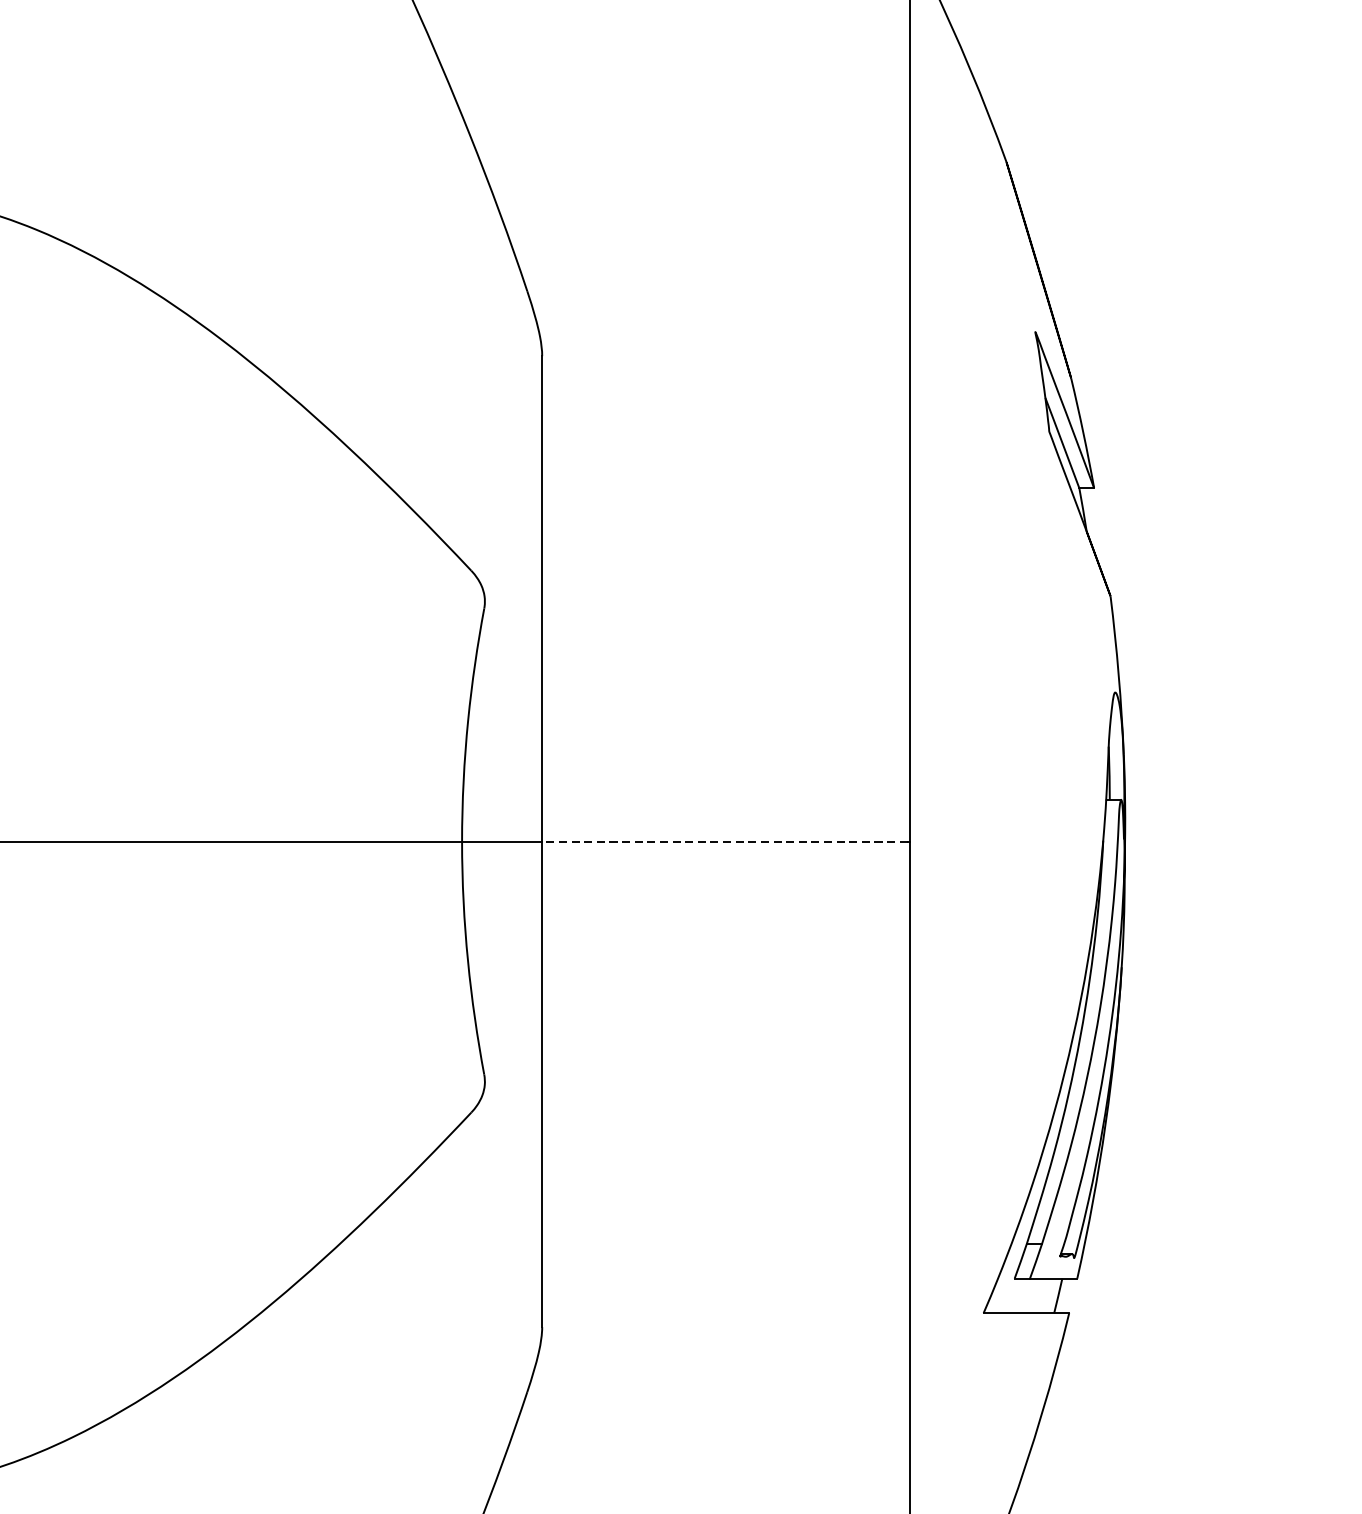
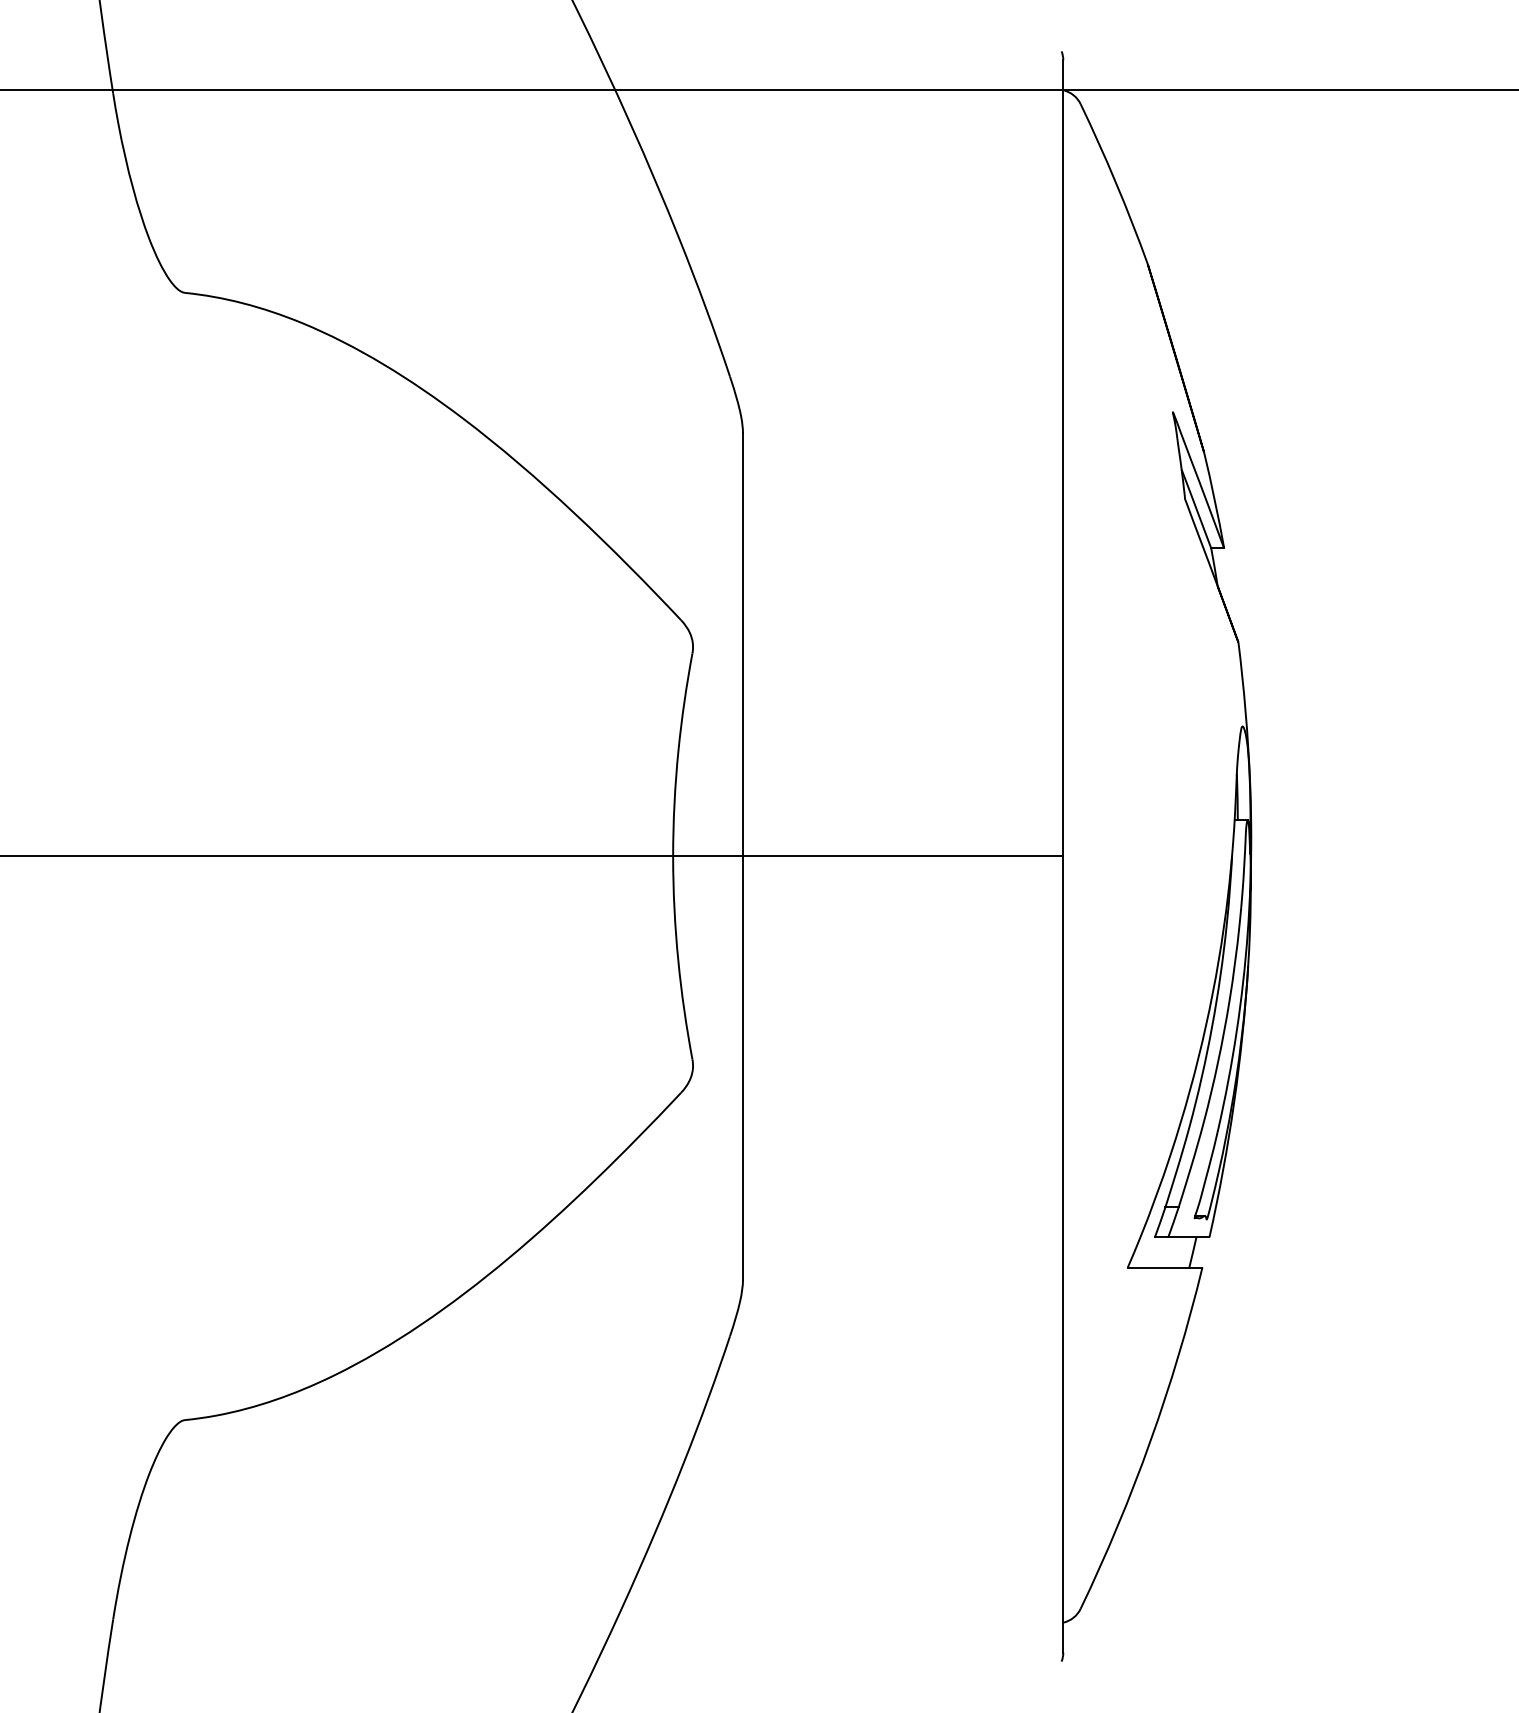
line: (724, 841) -> (901, 856), dashed -> solid

